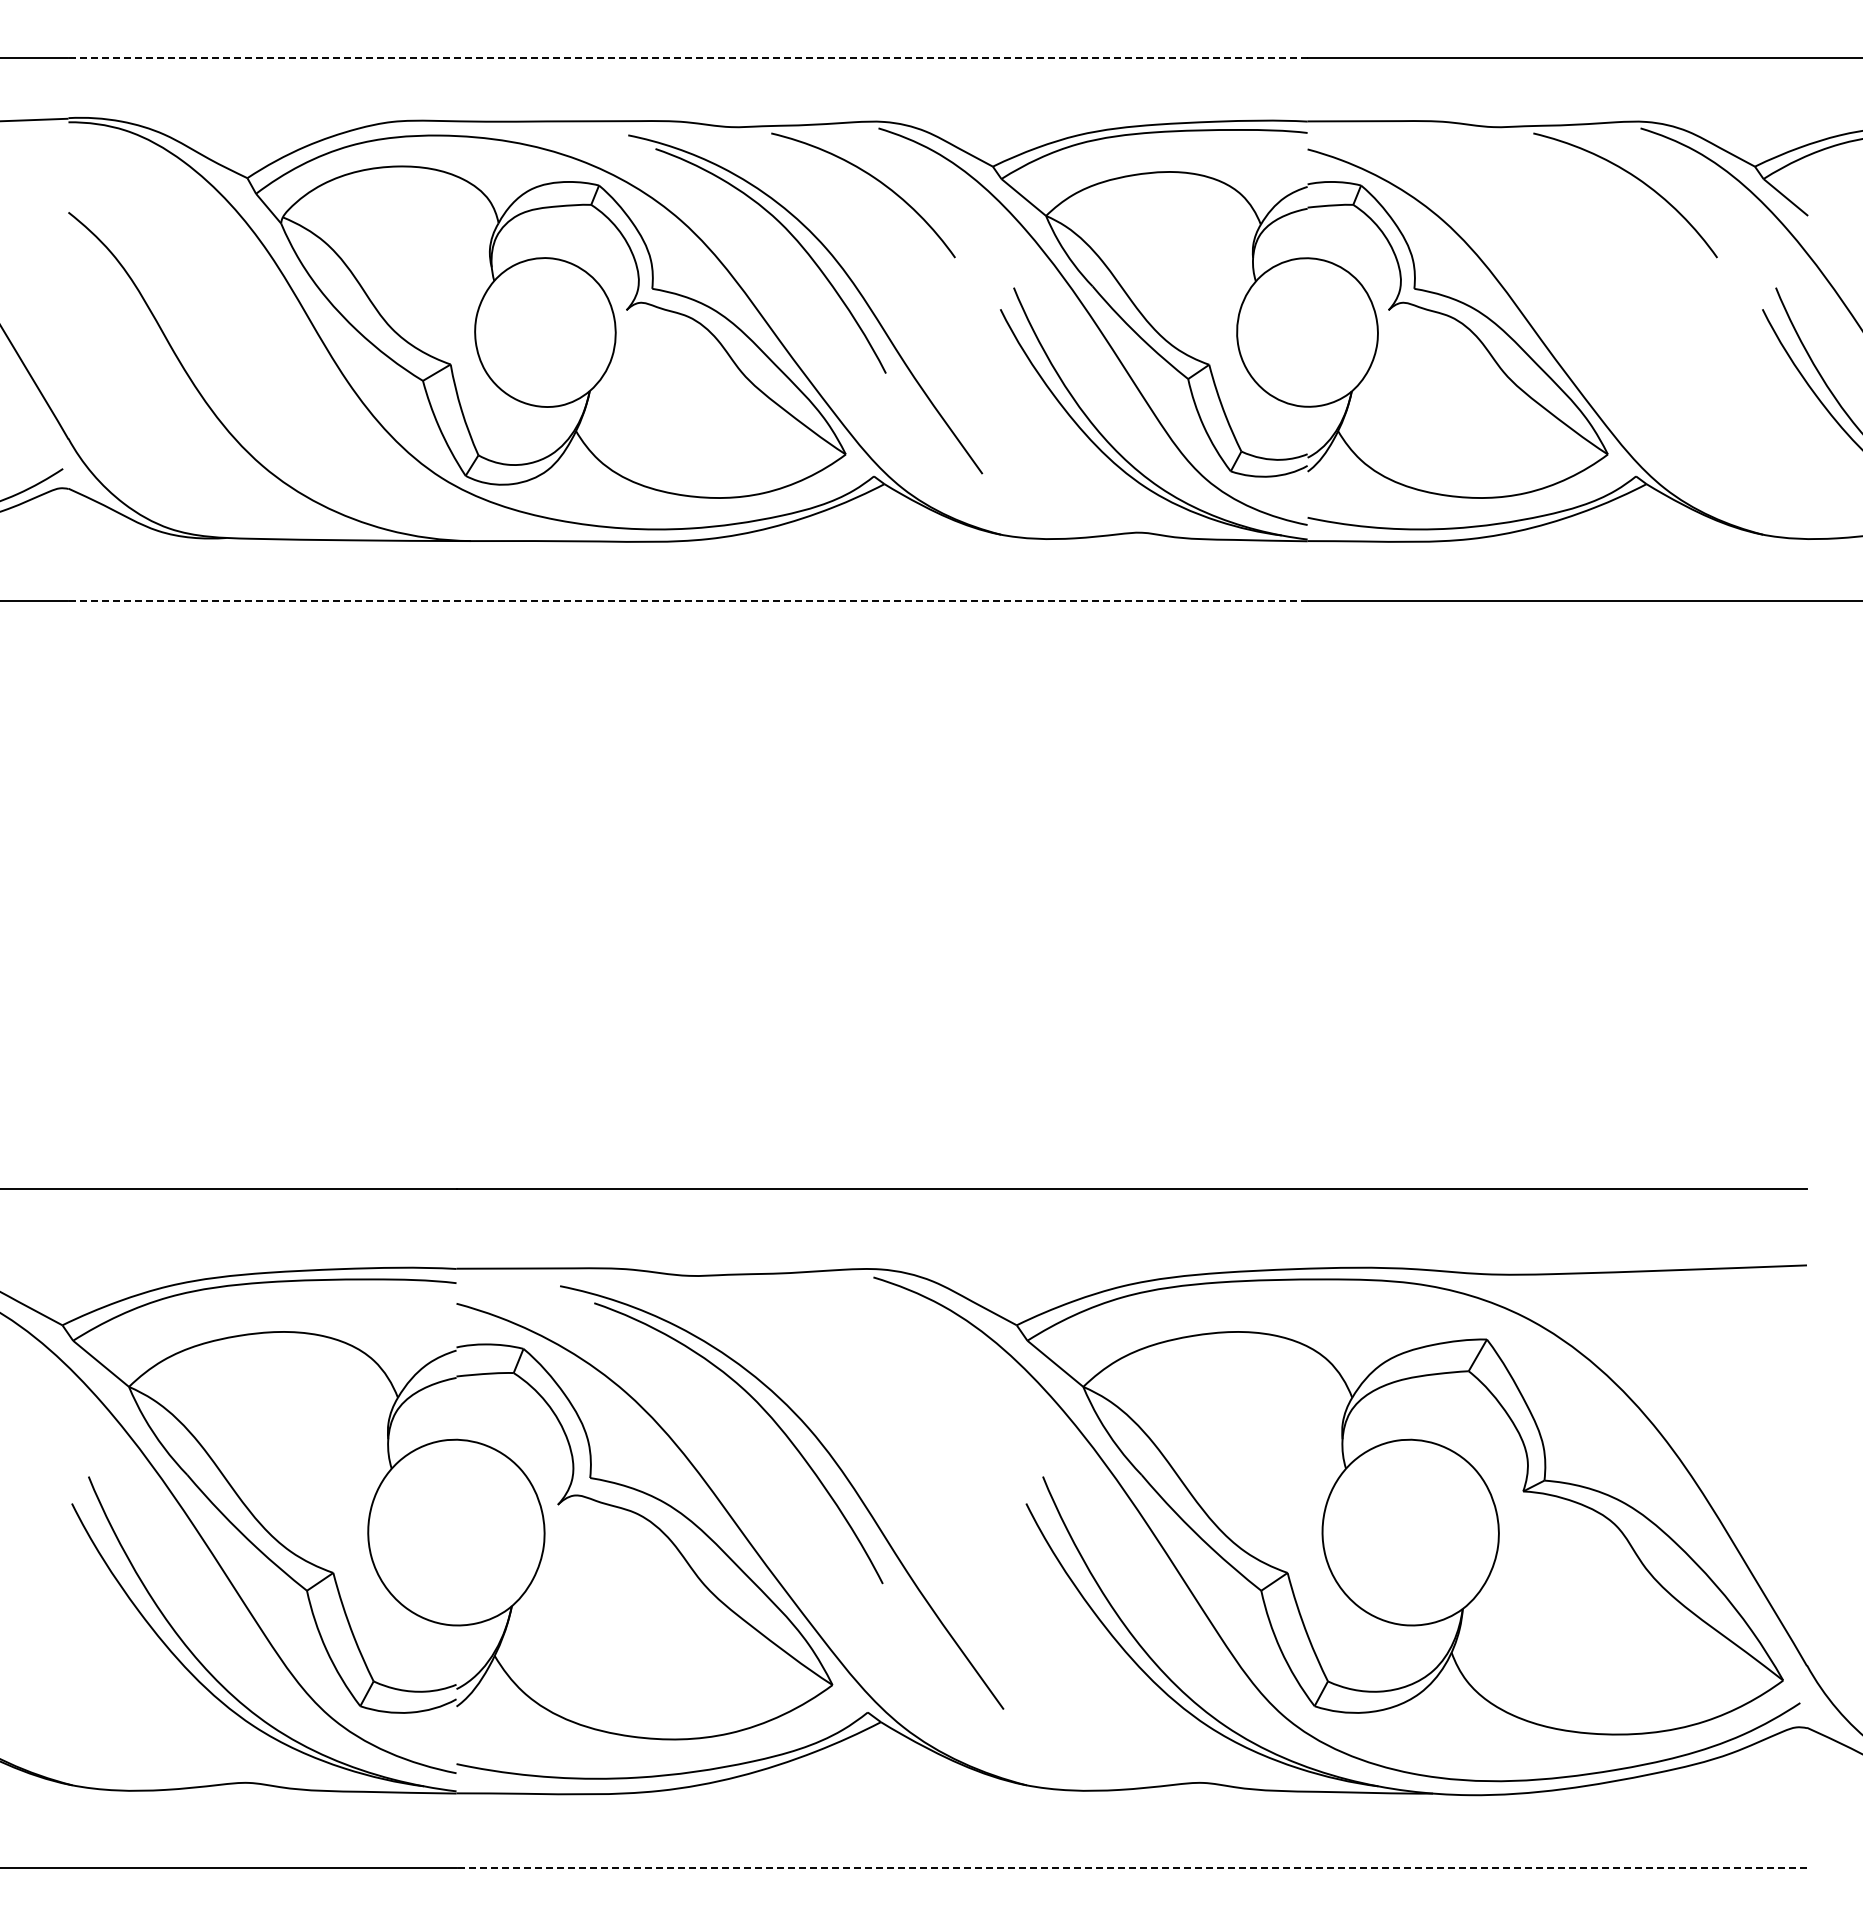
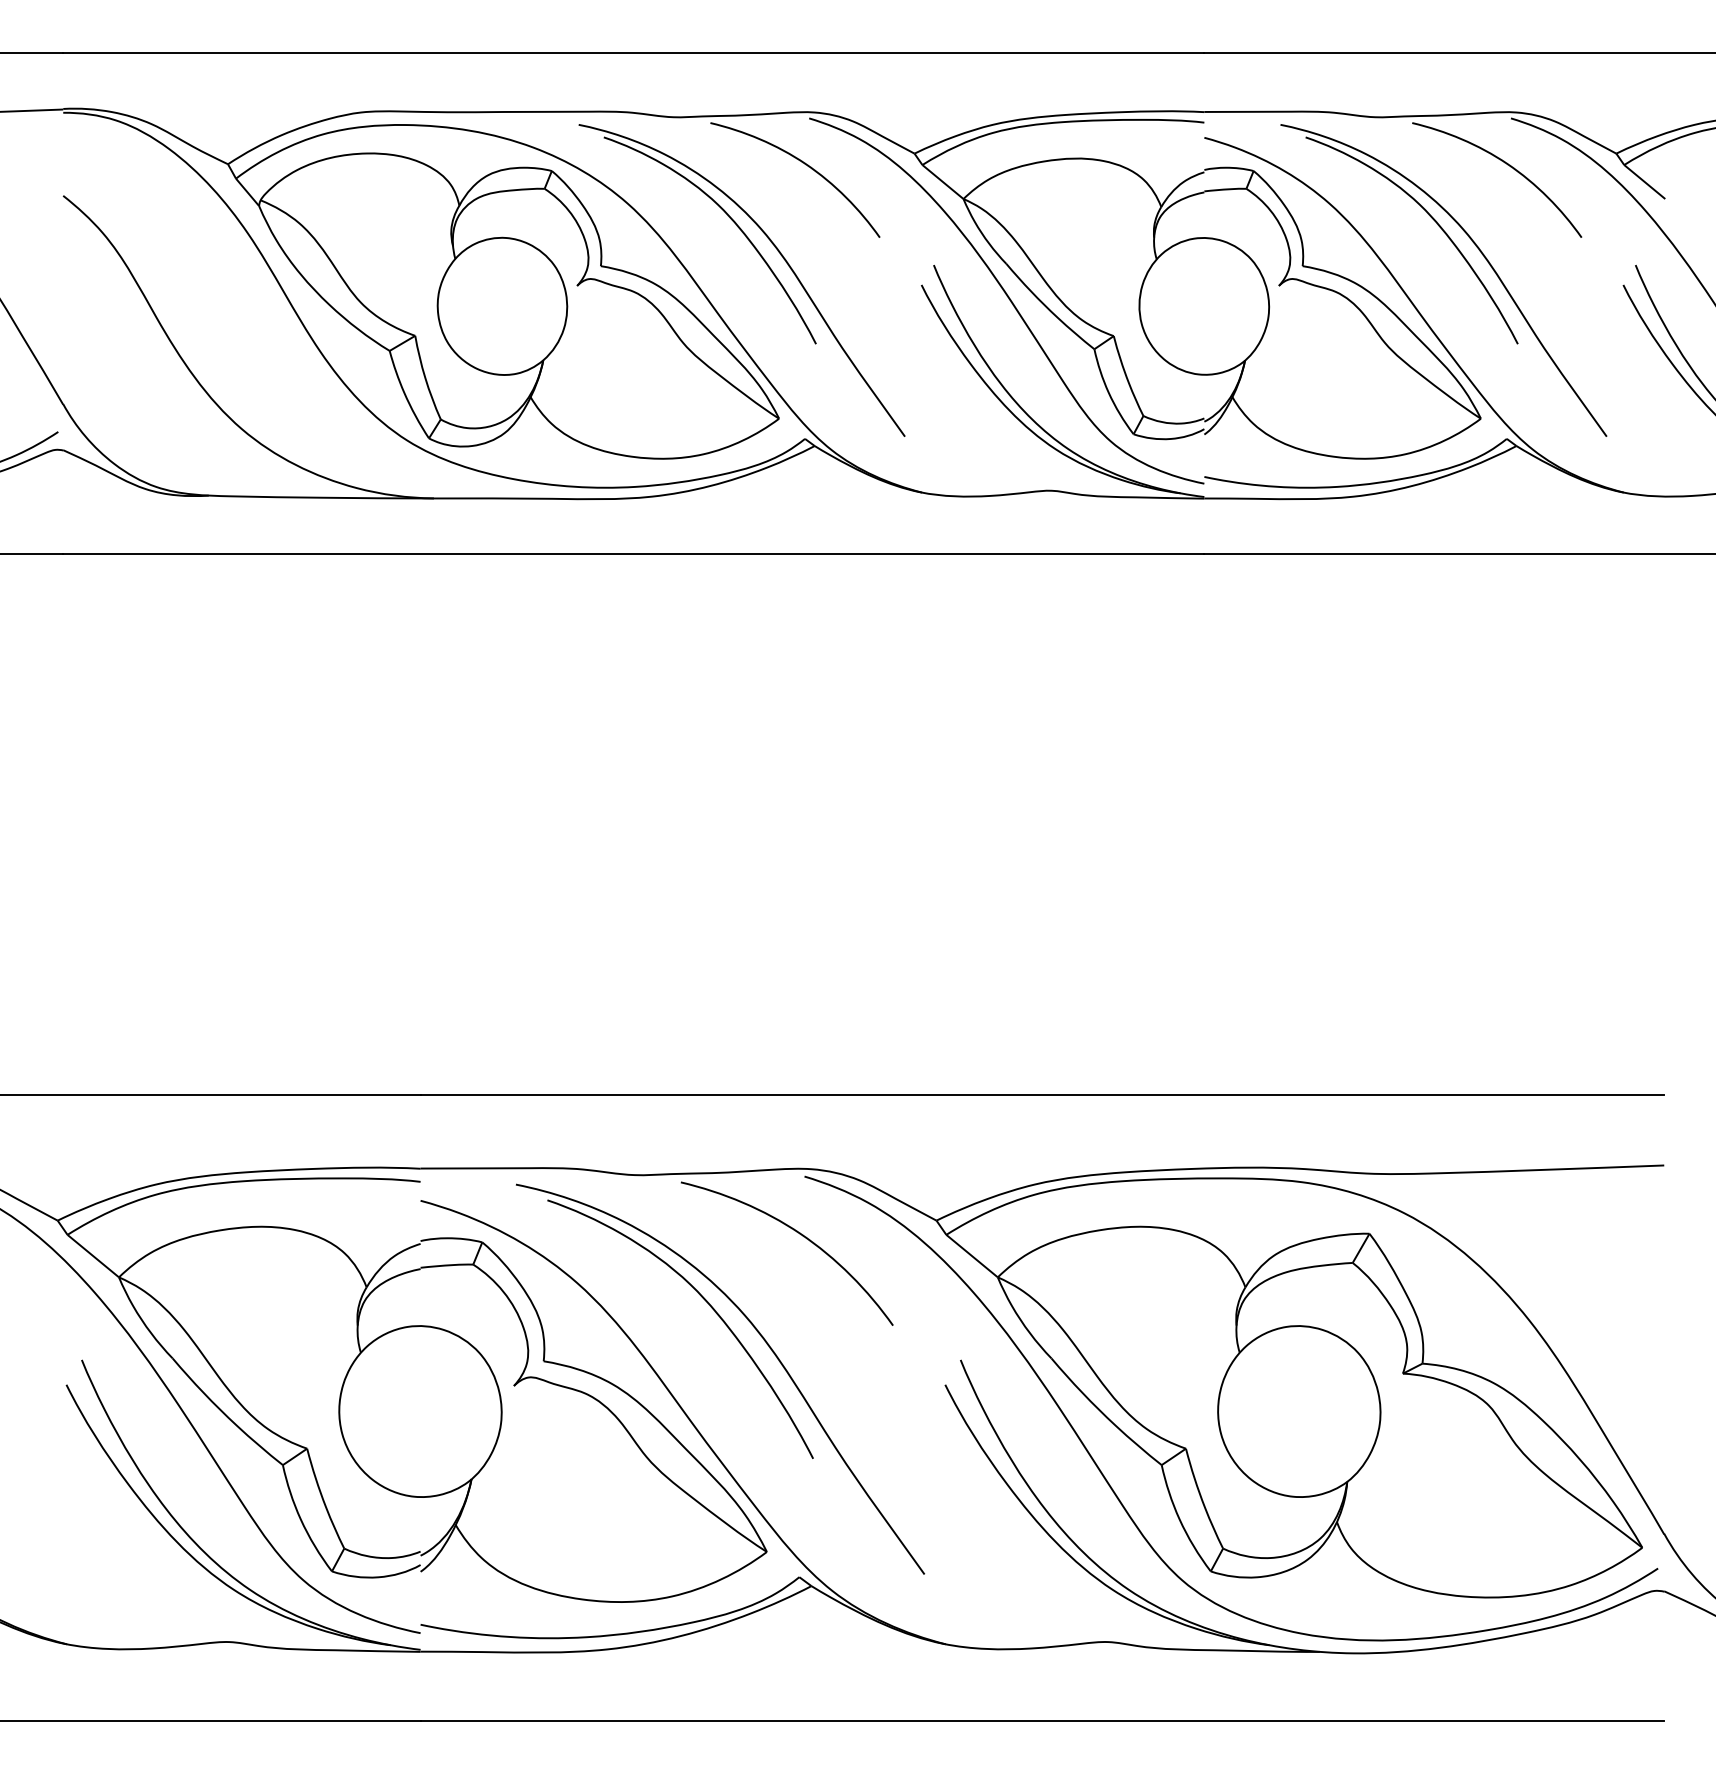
line: (688, 57) -> (634, 53), dashed -> solid
part: (1592, 285) -> (1466, 263), added
line: (688, 601) -> (634, 554), dashed -> solid
curve: (869, 1341) -> (800, 1235), added
line: (1131, 1868) -> (1042, 1720), dashed -> solid

